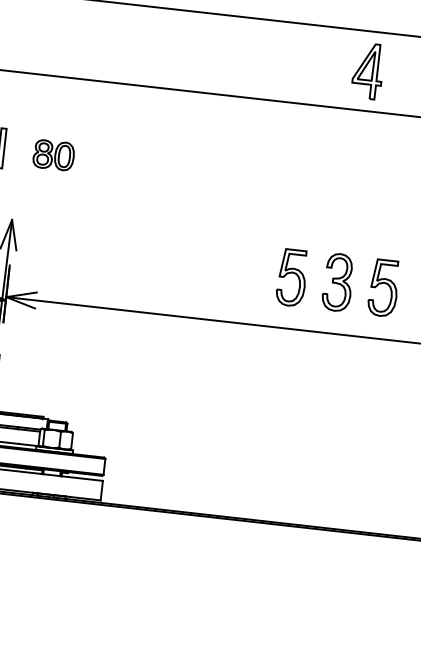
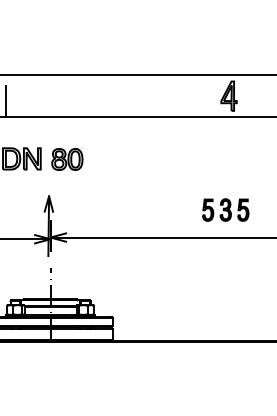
part: (54, 155) -> (67, 159), size x1.43
part: (337, 281) -> (225, 209), size x0.71

